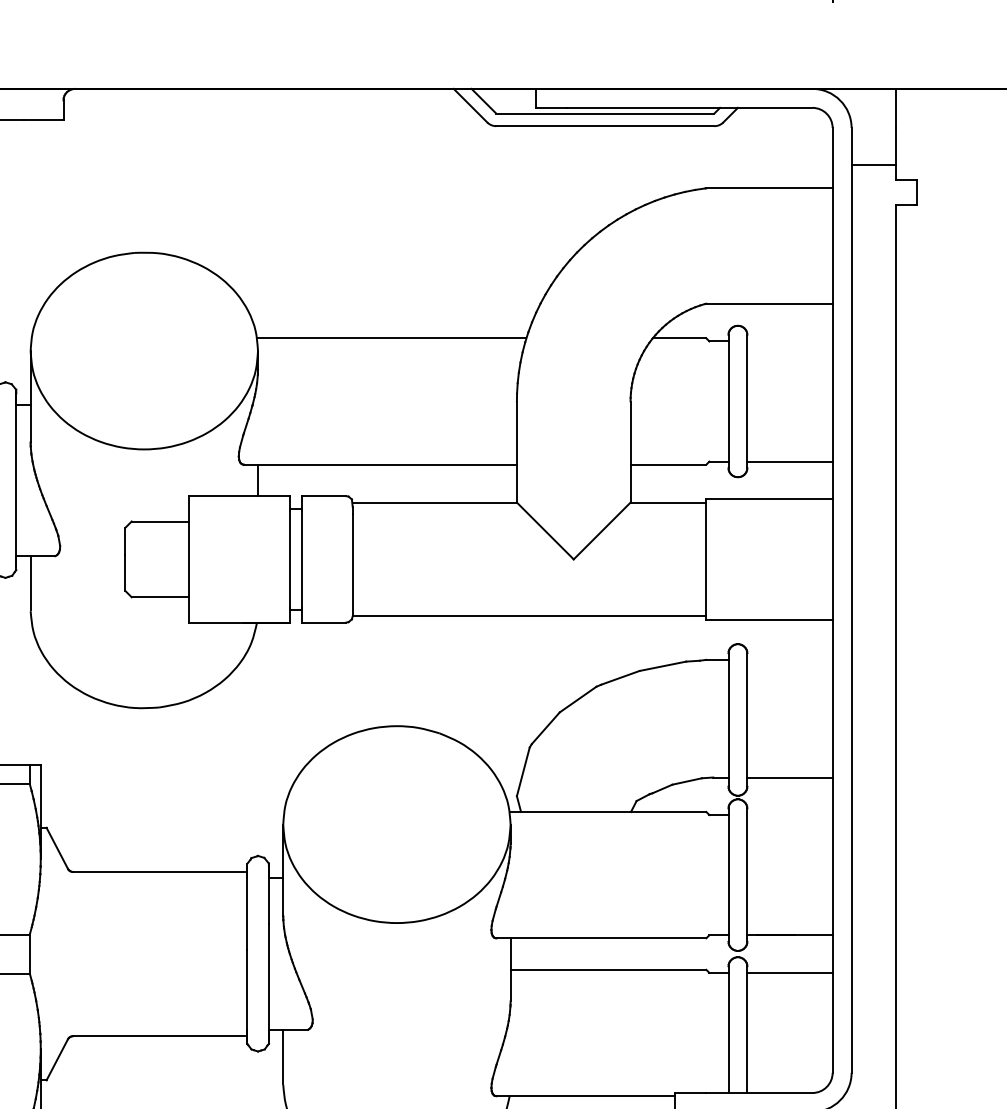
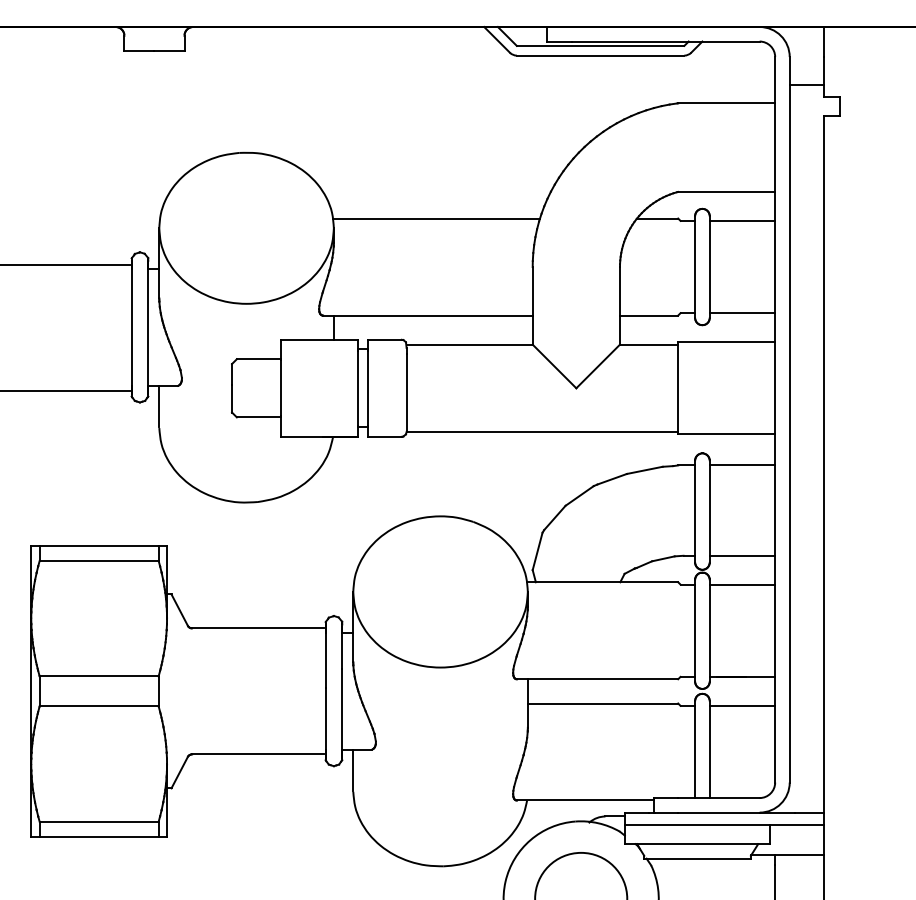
line: (790, 340) -> (742, 220), added
line: (790, 659) -> (742, 465), added
line: (790, 814) -> (742, 584), added

